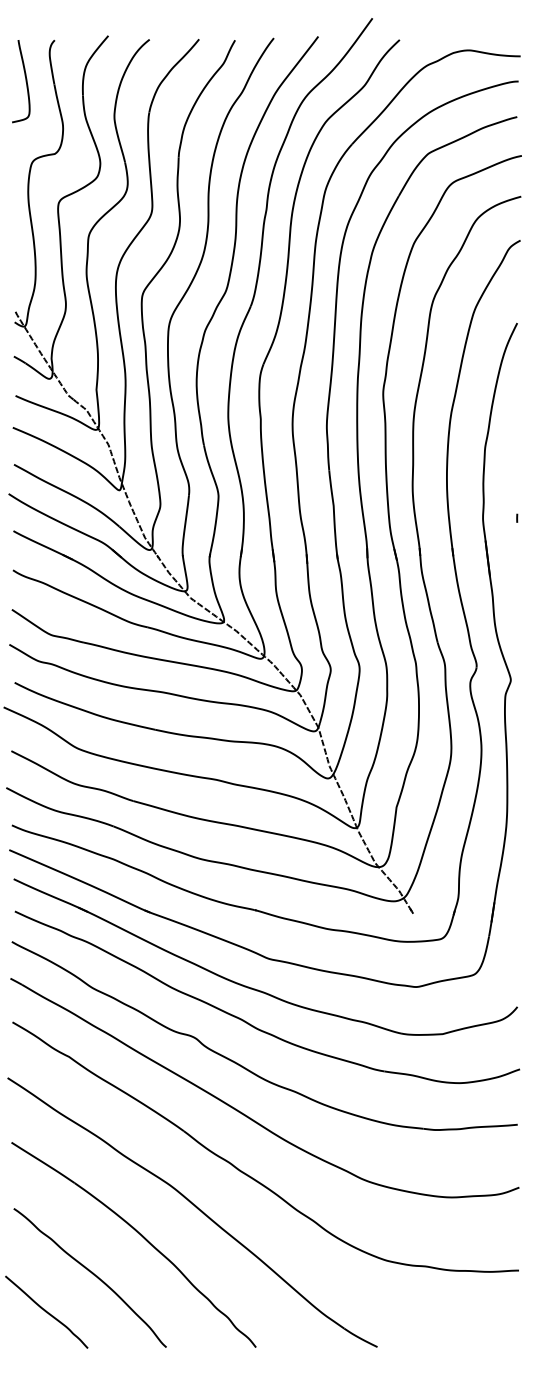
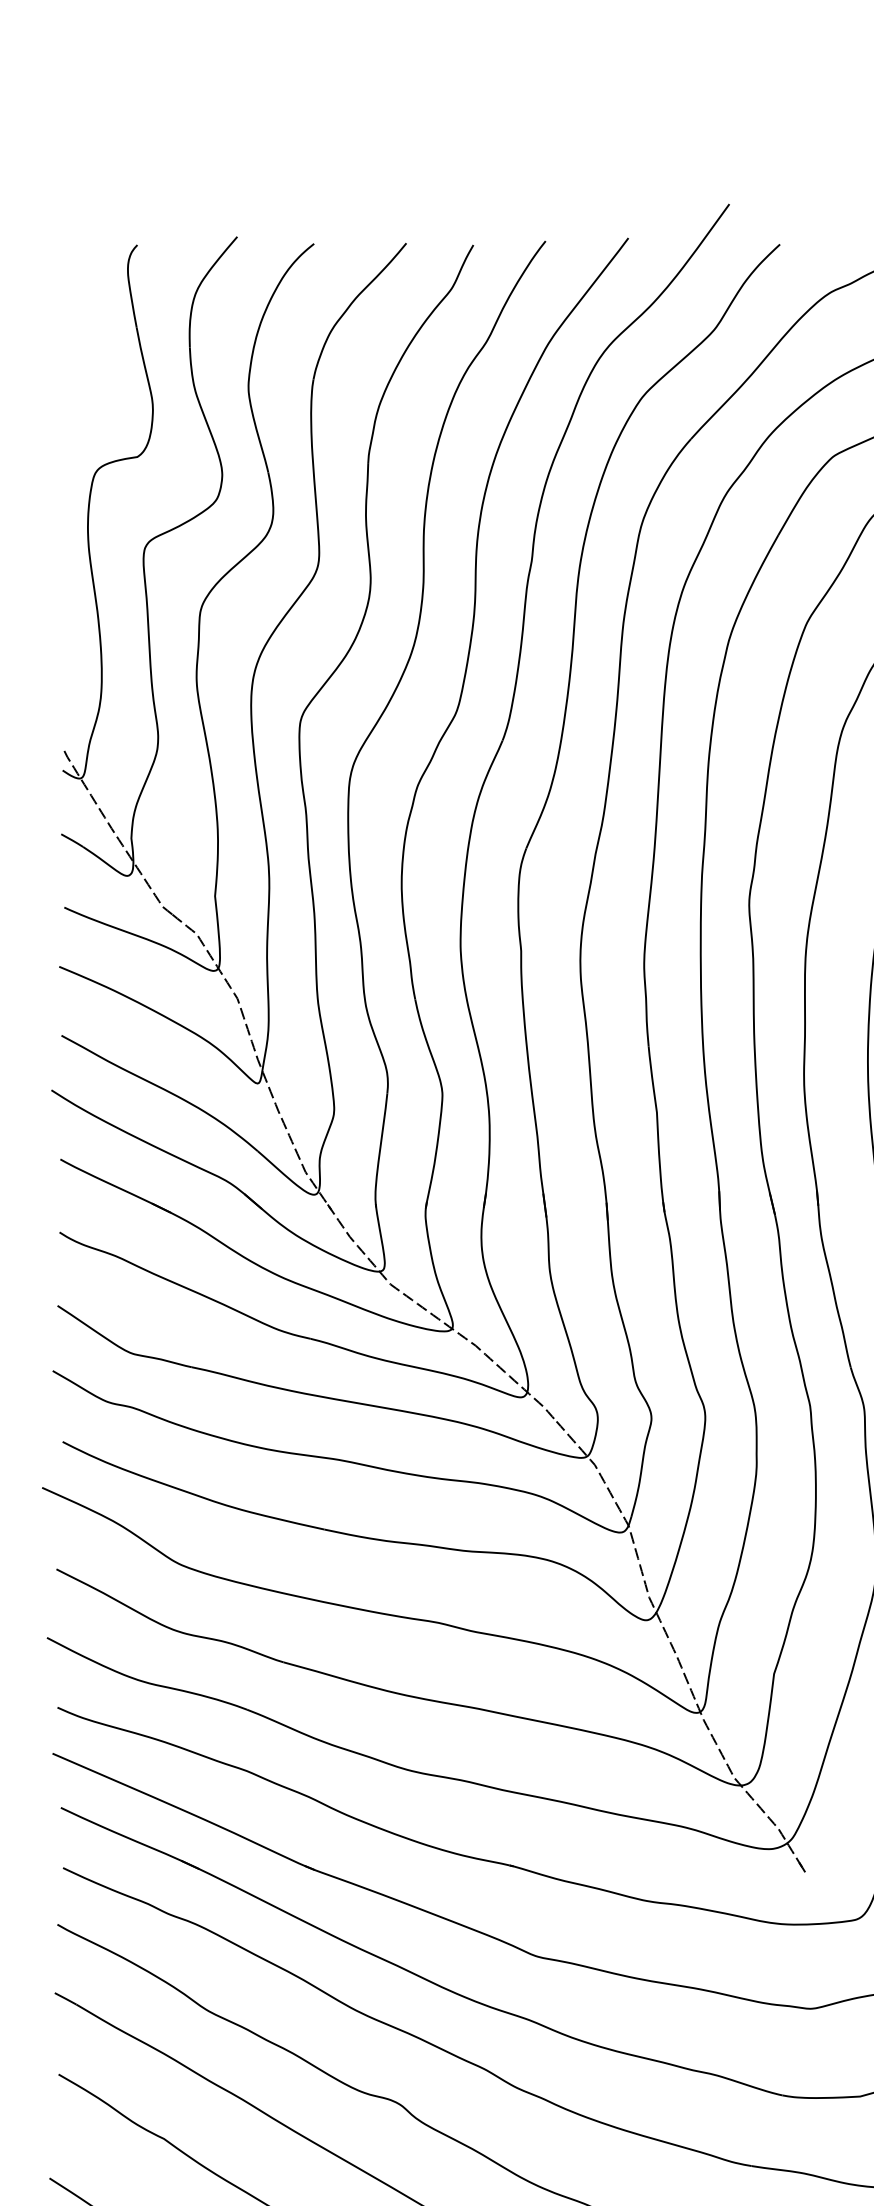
curve: (25, 81) -> (82, 321), removed

